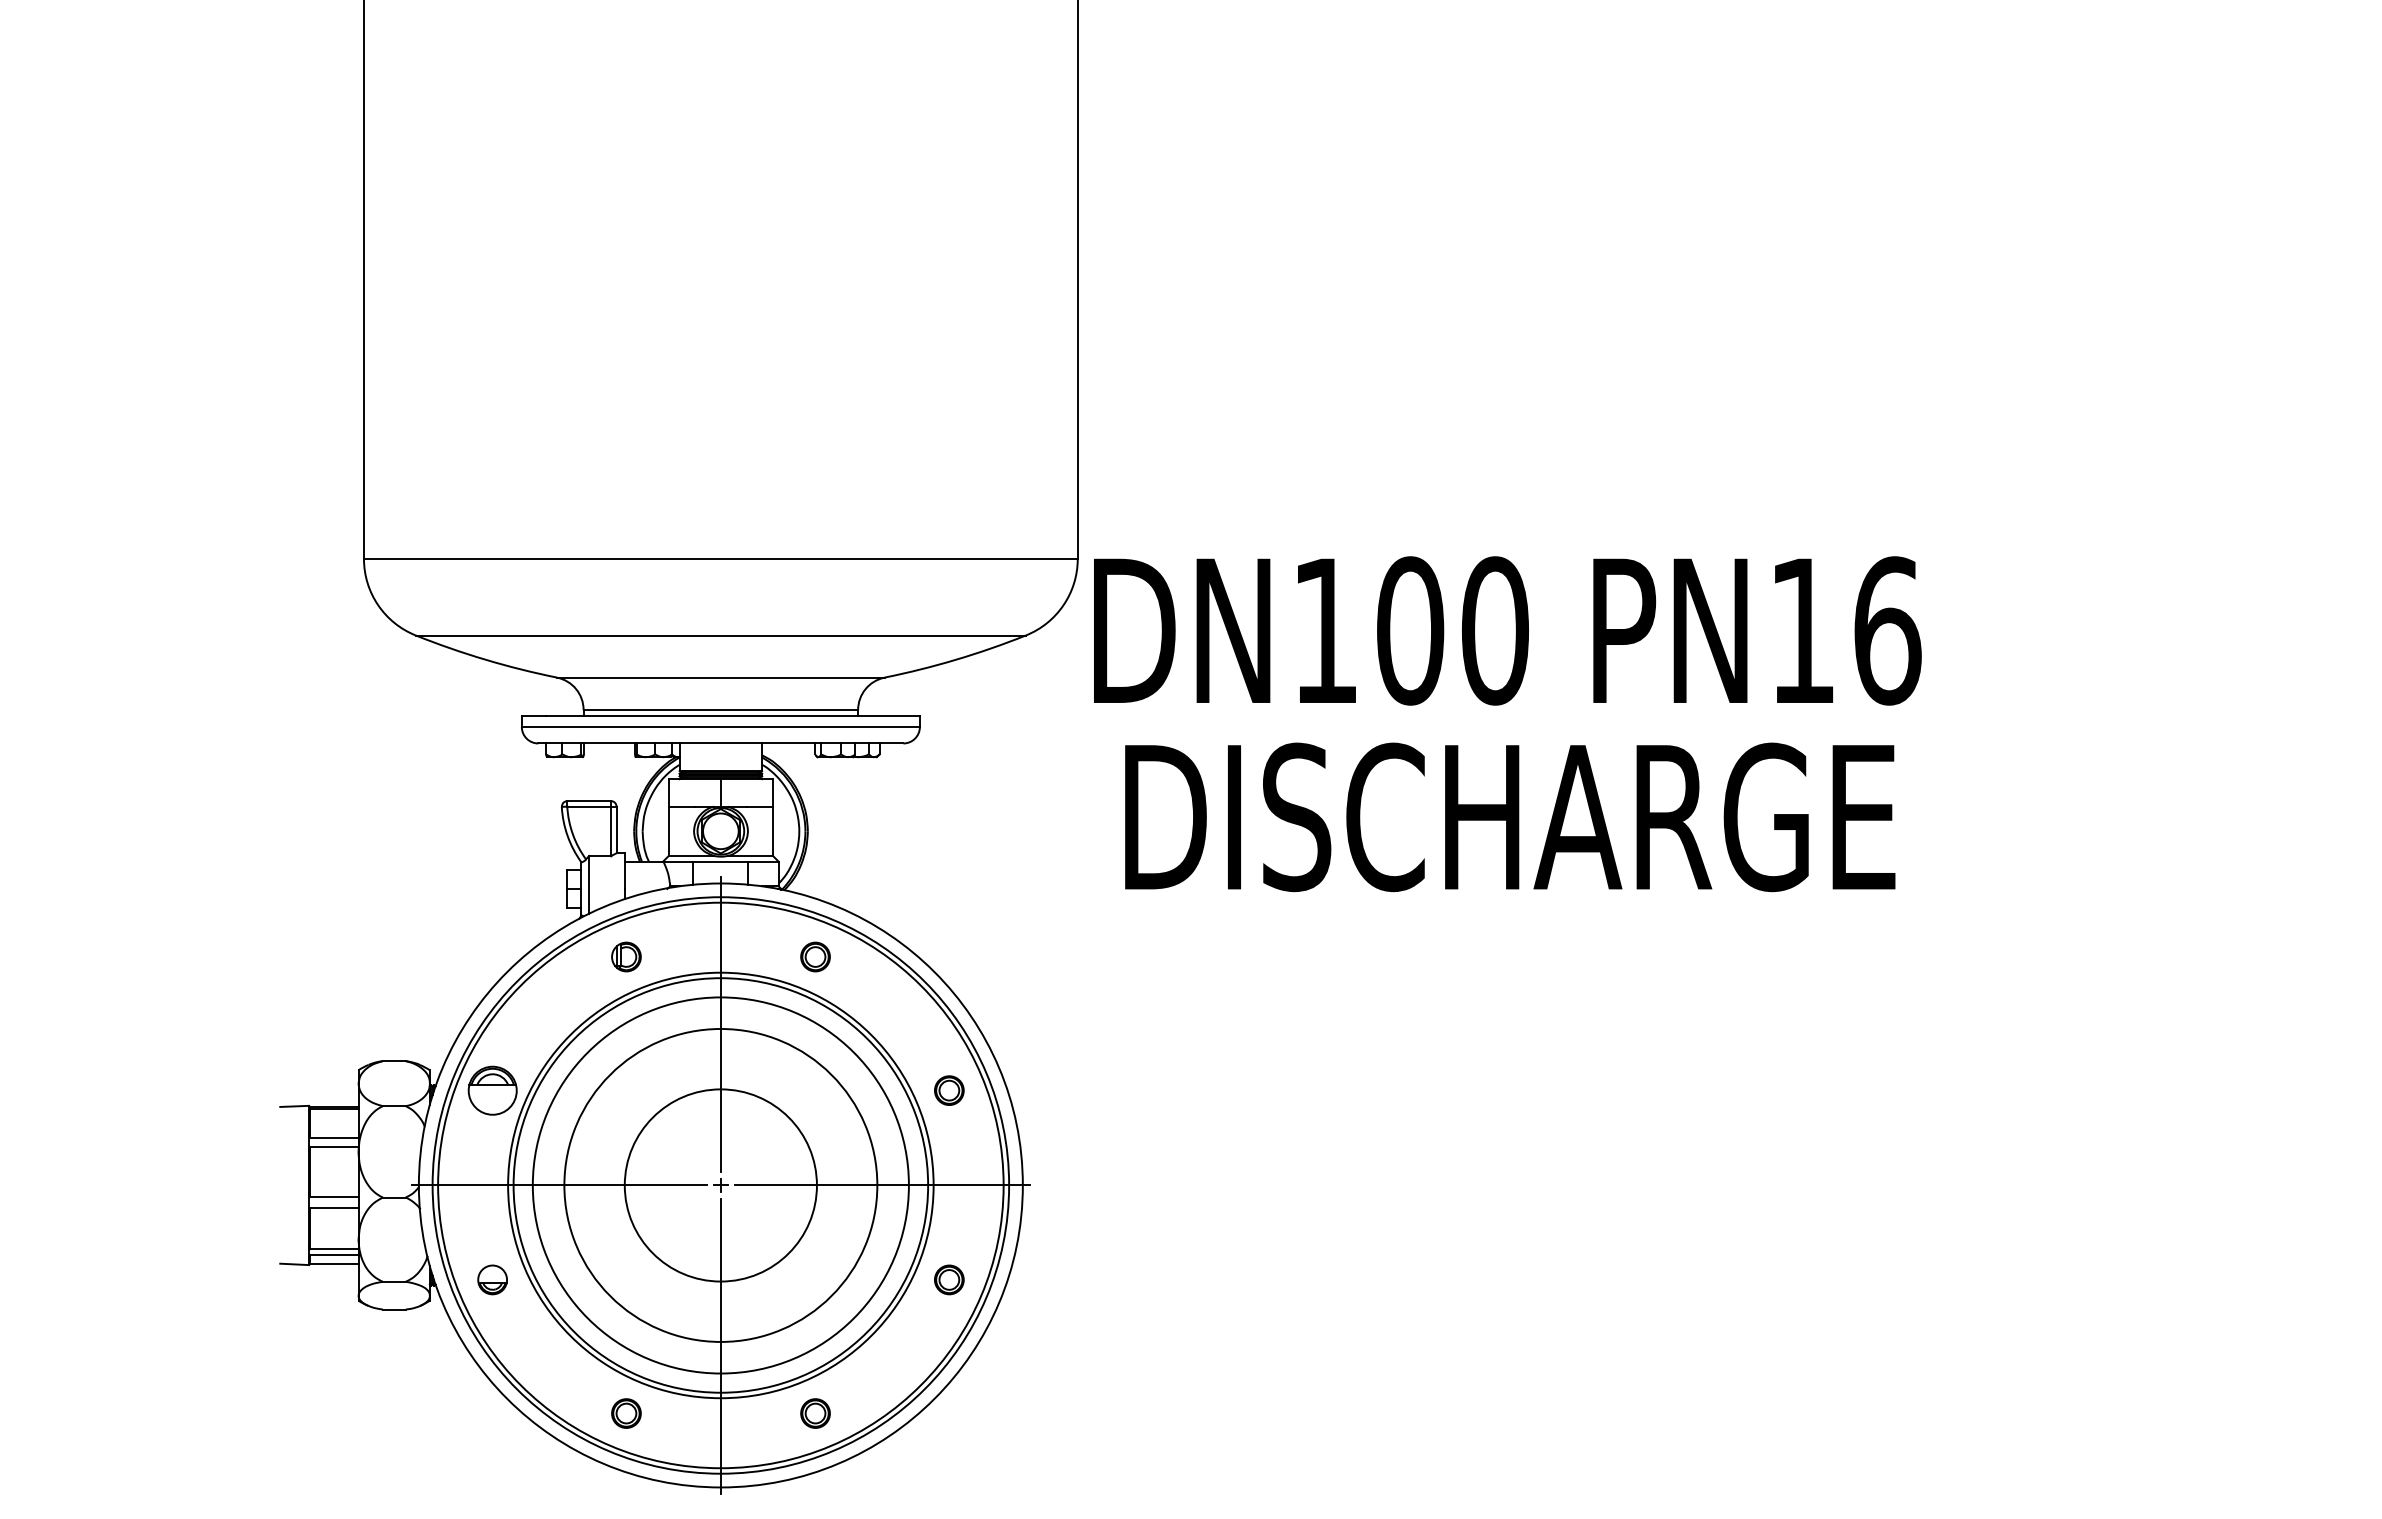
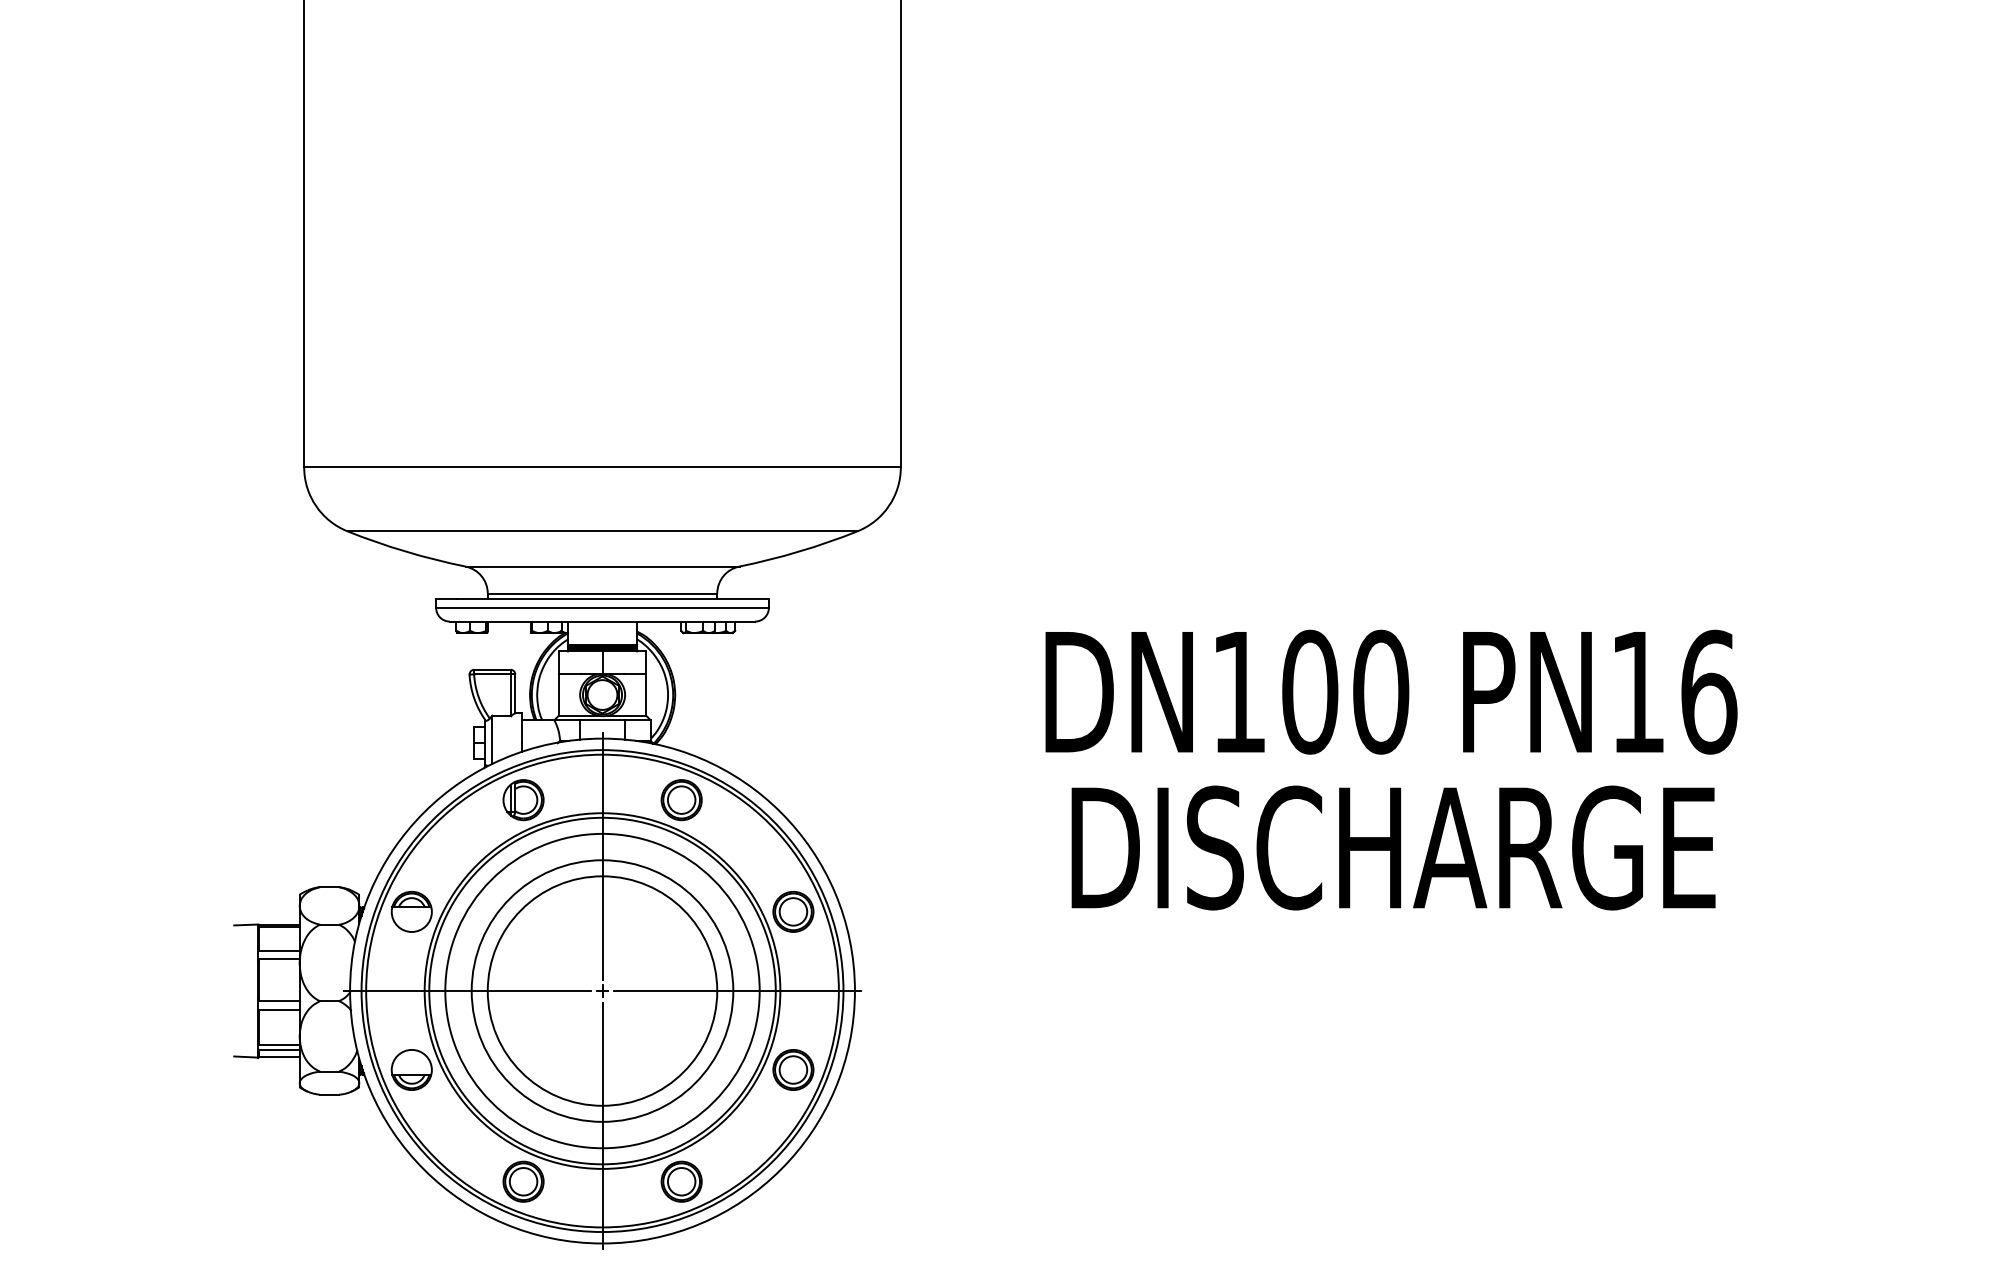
text: (1507, 724) -> (1391, 770), moved
part: (626, 956) -> (523, 799), size x1.67
part: (815, 956) -> (681, 799), size x1.67
part: (949, 1090) -> (793, 911), size x1.67
circle: (720, 1185) -> (602, 991), size x1.43
part: (492, 1279) -> (411, 1069), size x1.67
part: (949, 1279) -> (793, 1069), size x1.67
part: (626, 1413) -> (523, 1181), size x1.67
part: (815, 1413) -> (681, 1181), size x1.67

